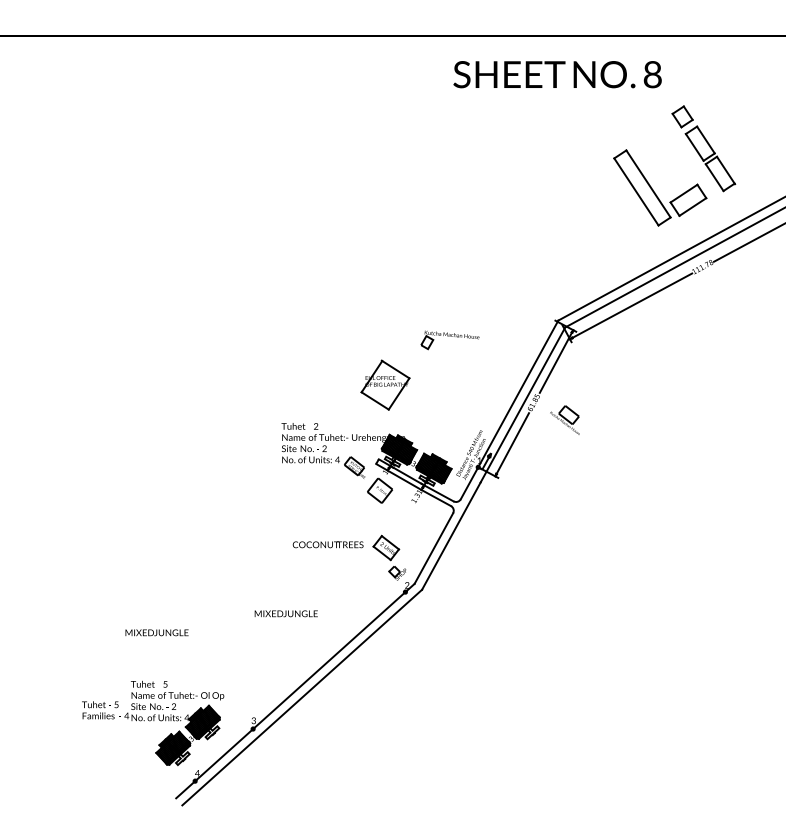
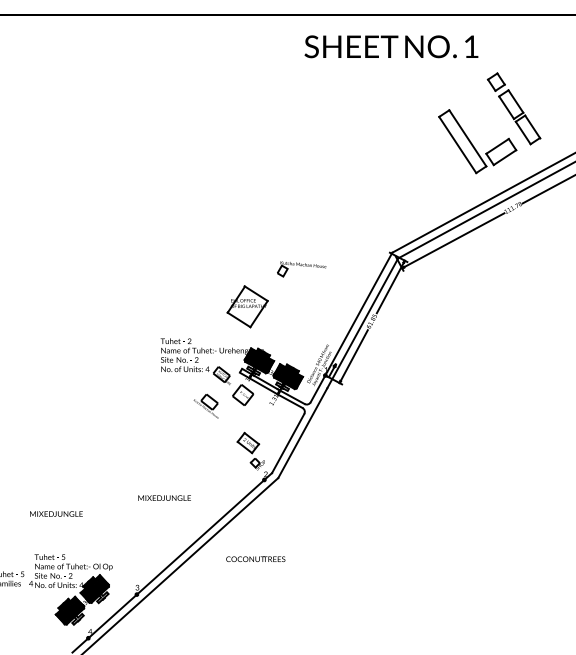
text: (652, 74) -> (471, 46), 8 -> 1
part: (564, 419) -> (205, 405), moved
text: (327, 544) -> (255, 558), moved

